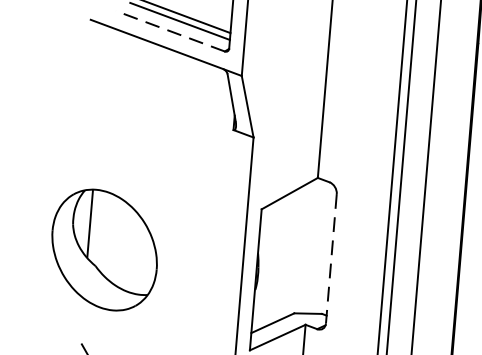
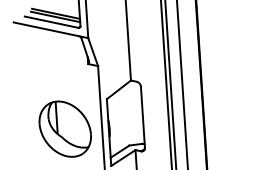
line: (169, 31) -> (51, 22), dashed -> solid
part: (103, 248) -> (64, 128), moved
line: (330, 258) -> (142, 117), dashed -> solid

